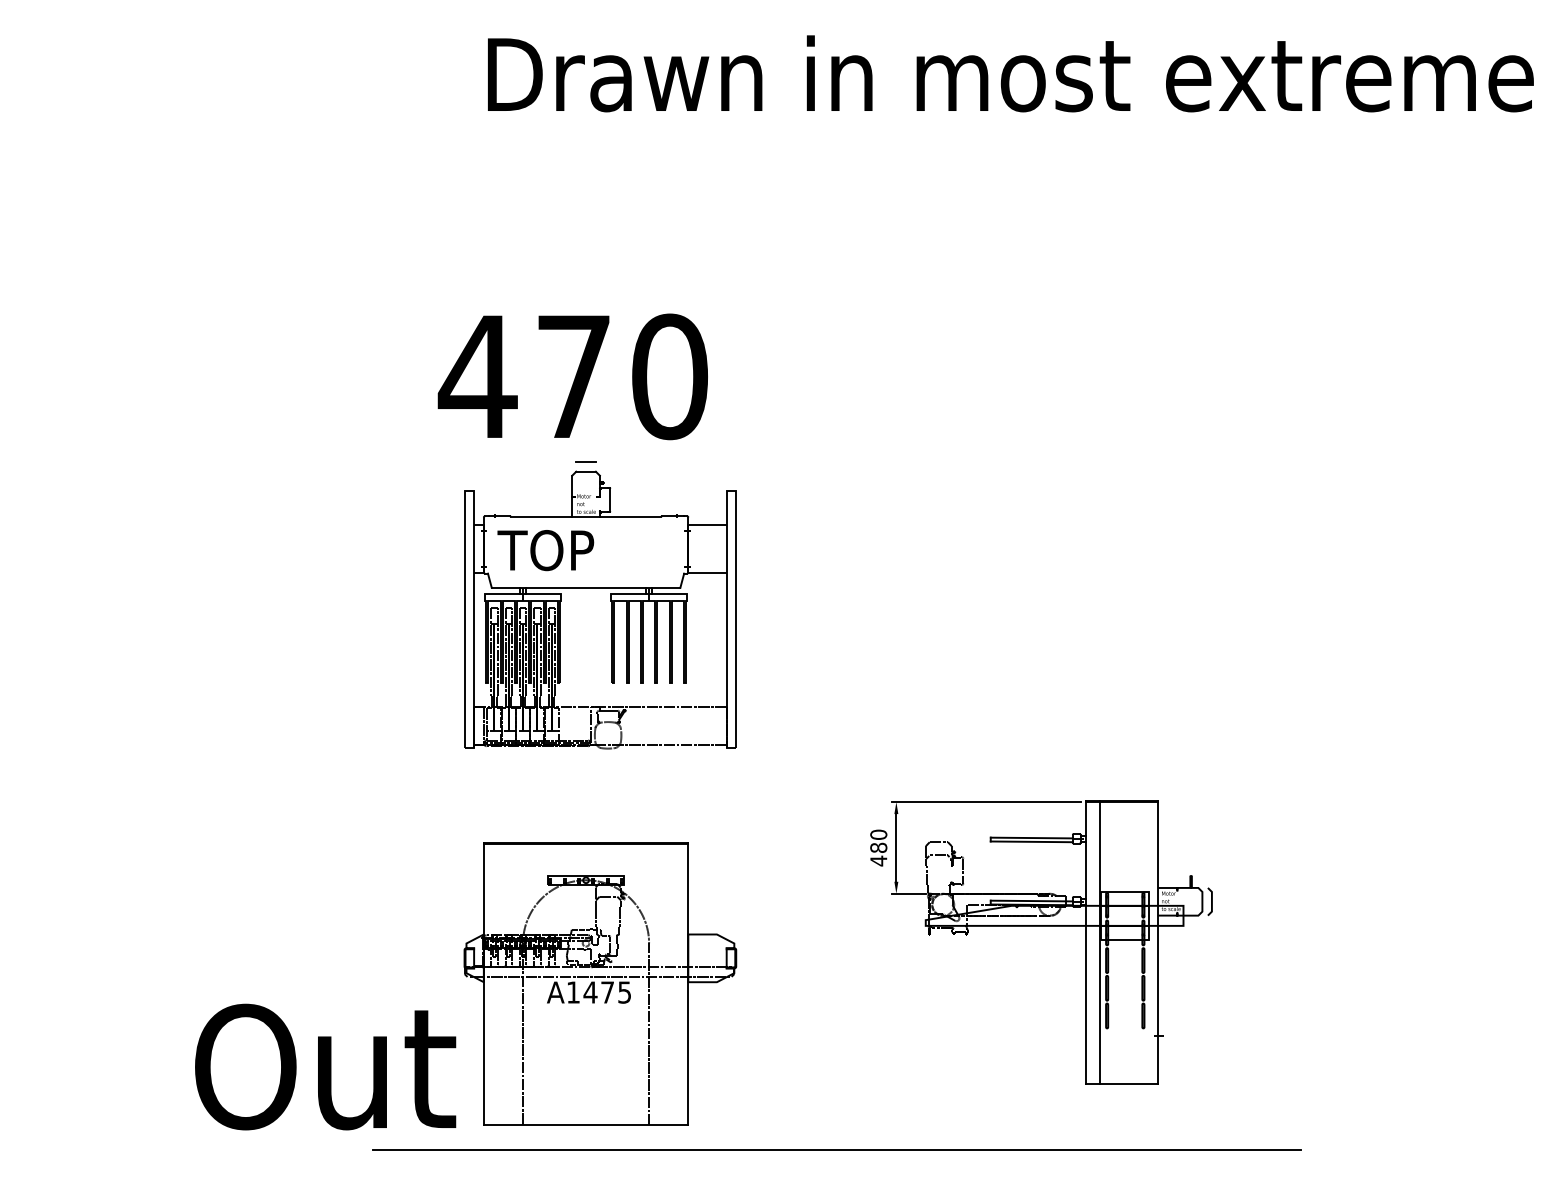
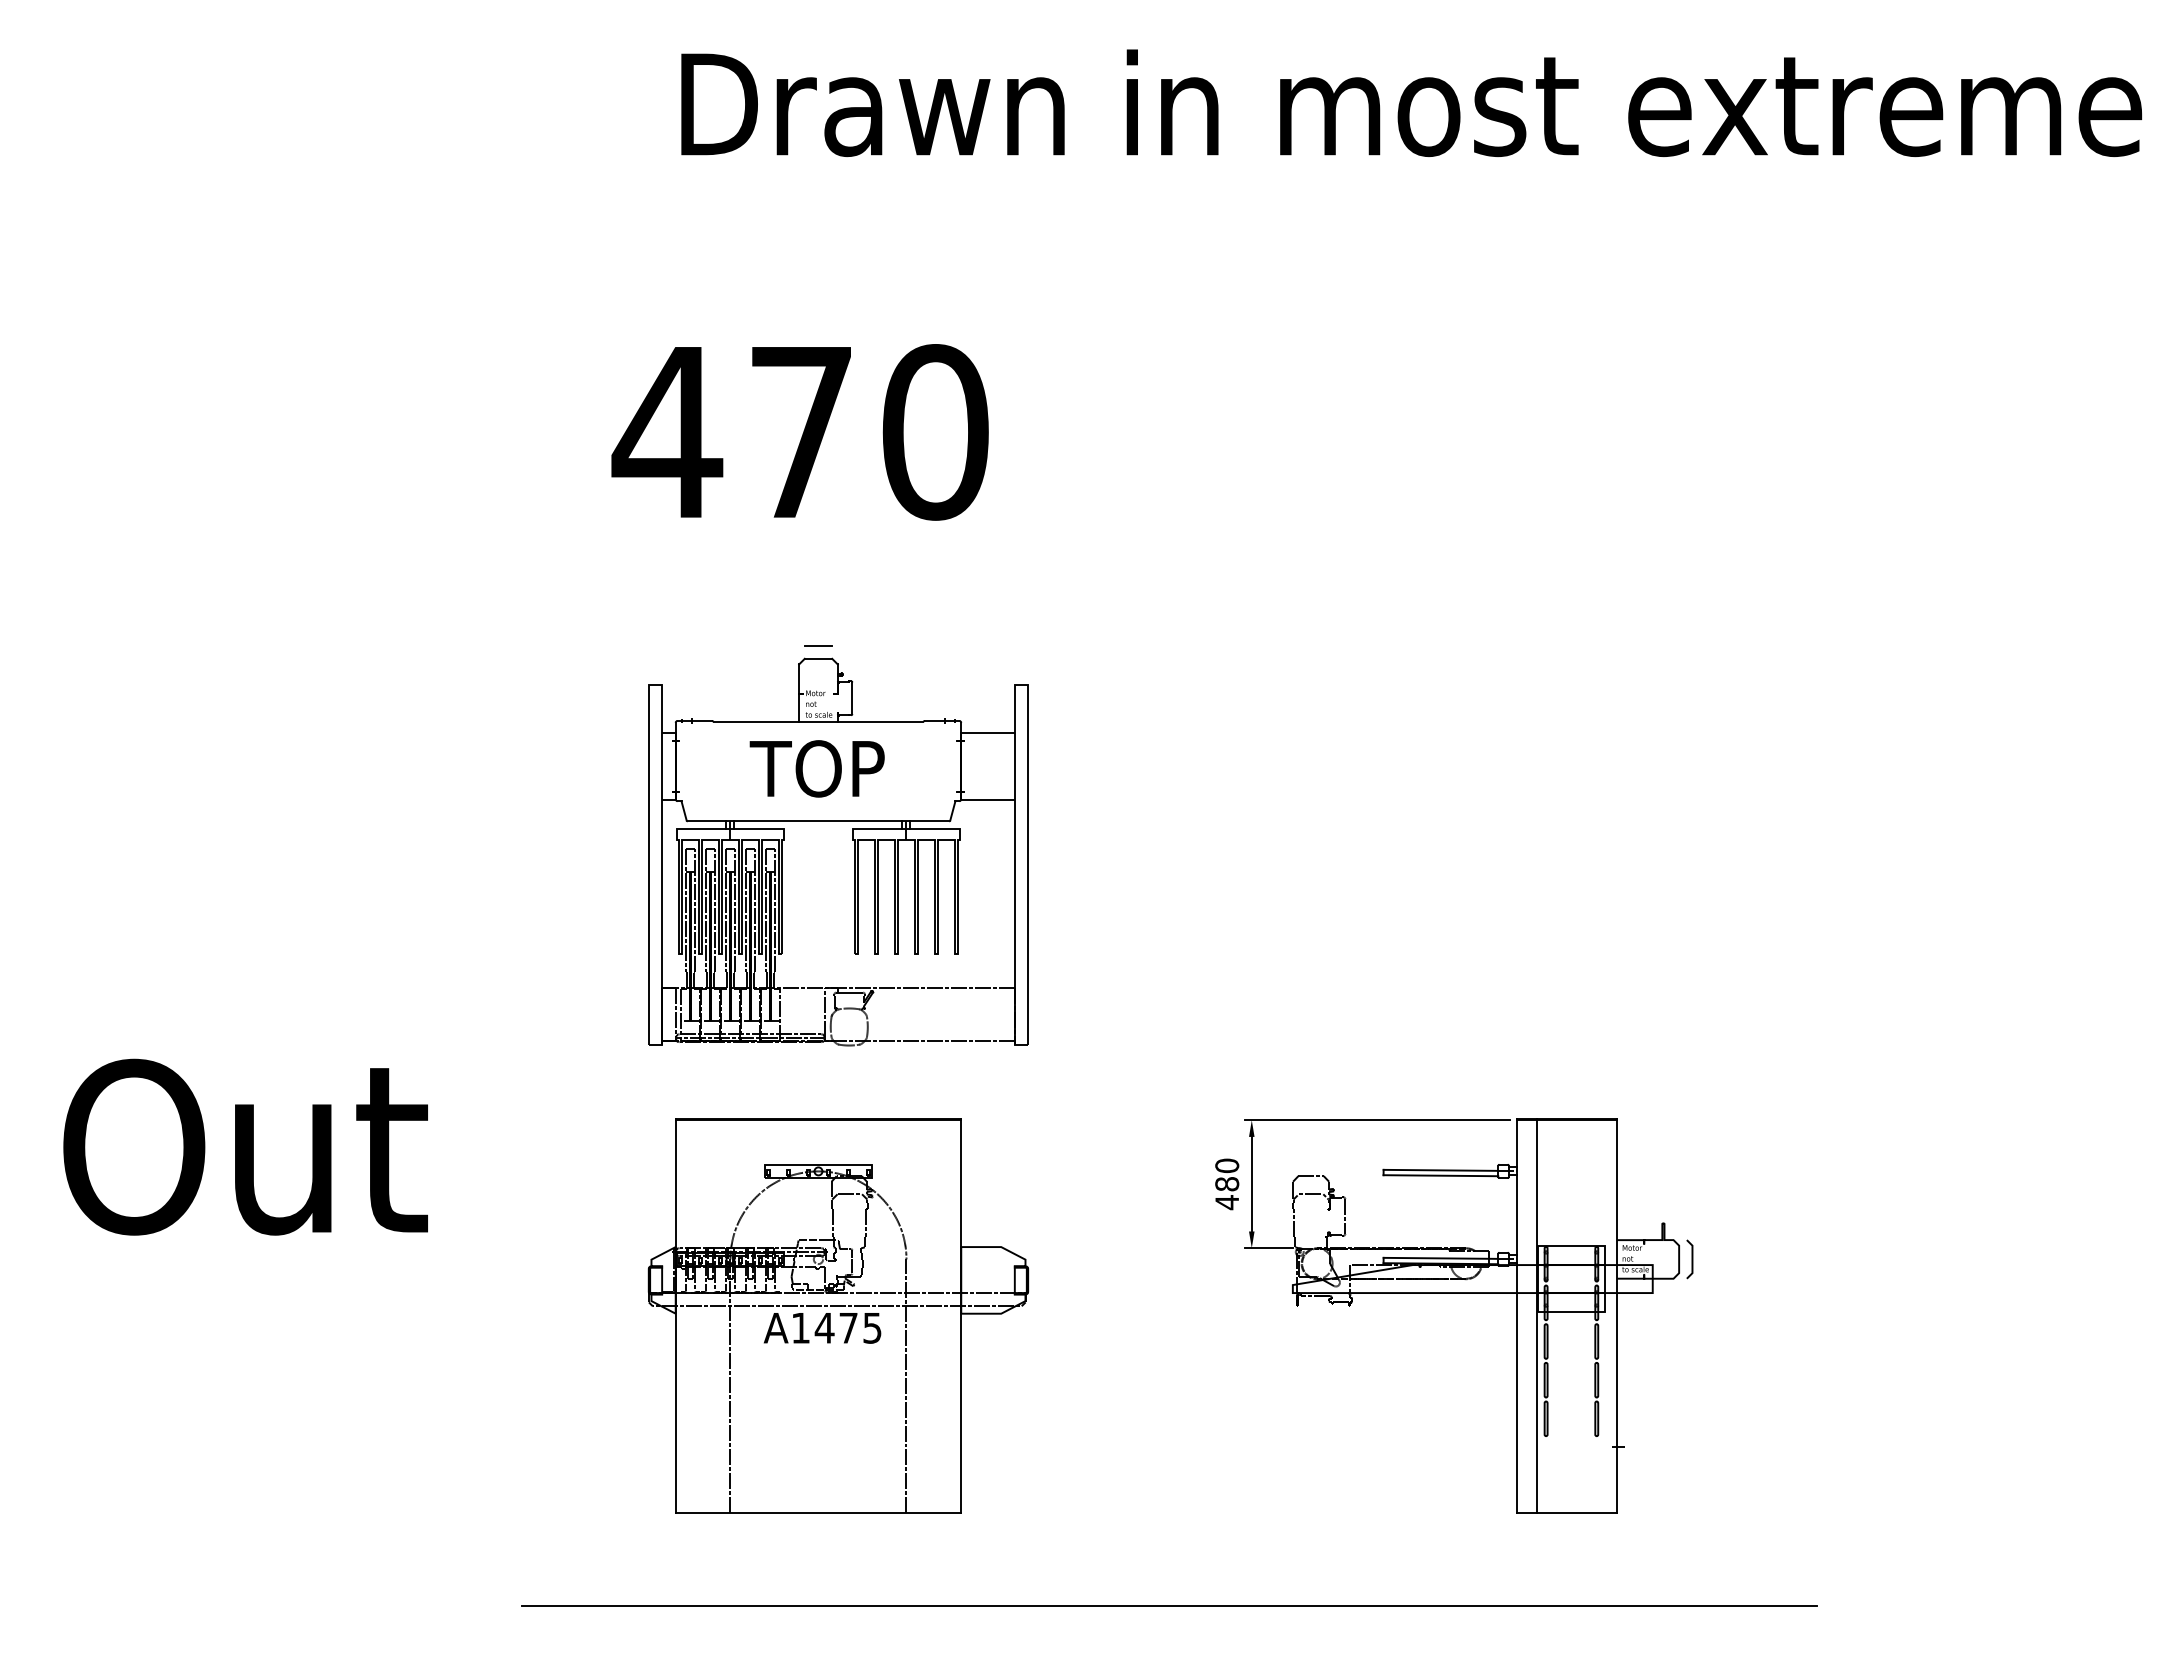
text: (572, 376) -> (799, 432), moved
text: (545, 550) -> (816, 768), moved
part: (600, 983) -> (838, 1315), moved
text: (325, 1066) -> (245, 1146), moved

